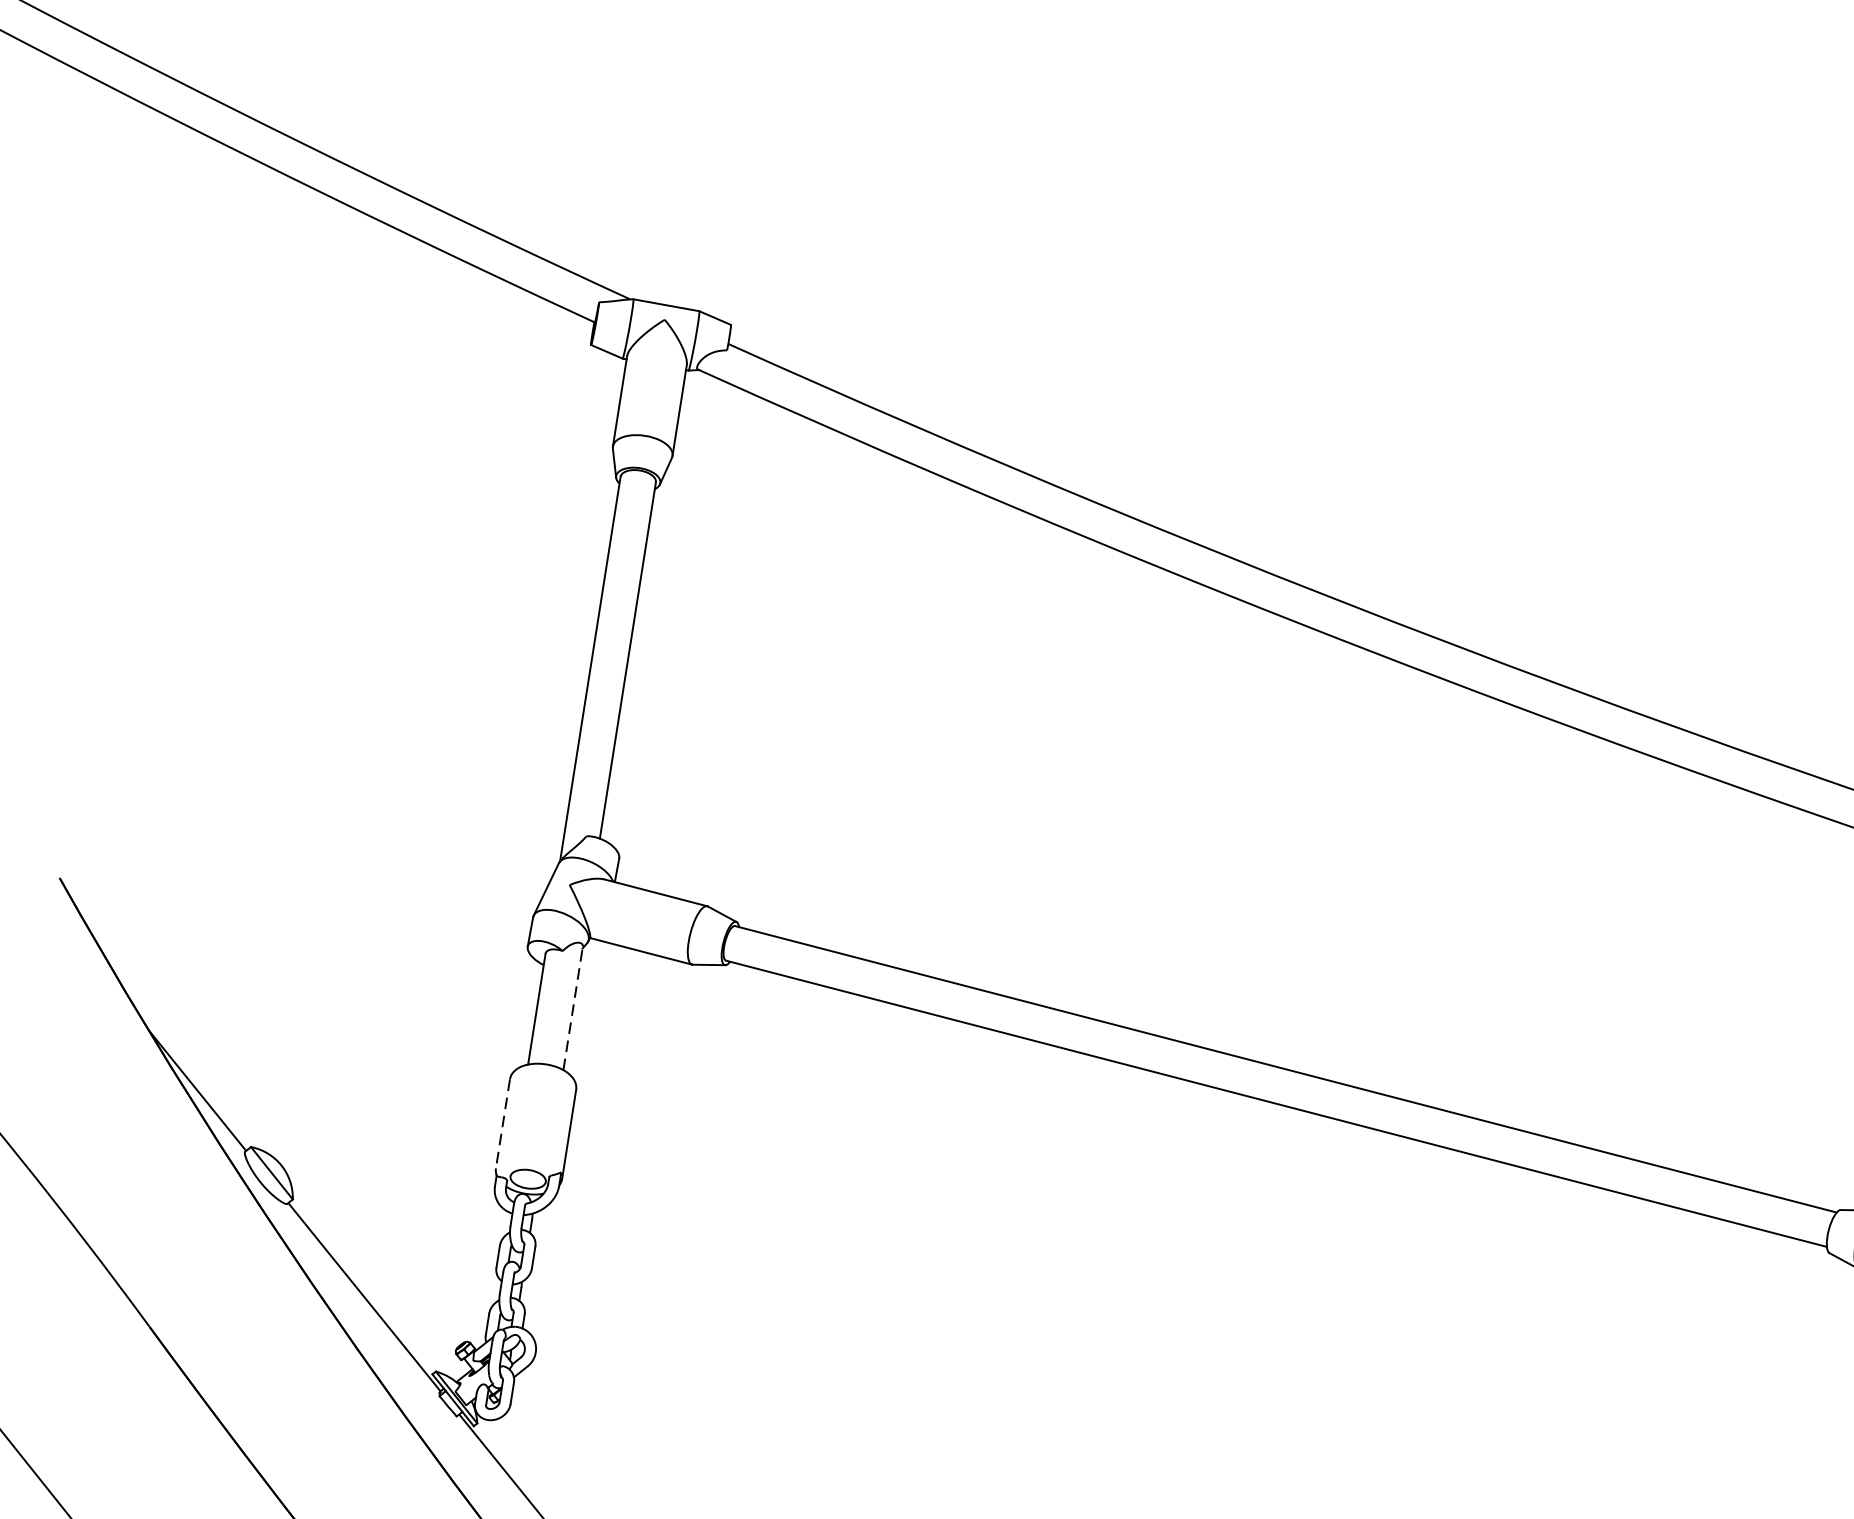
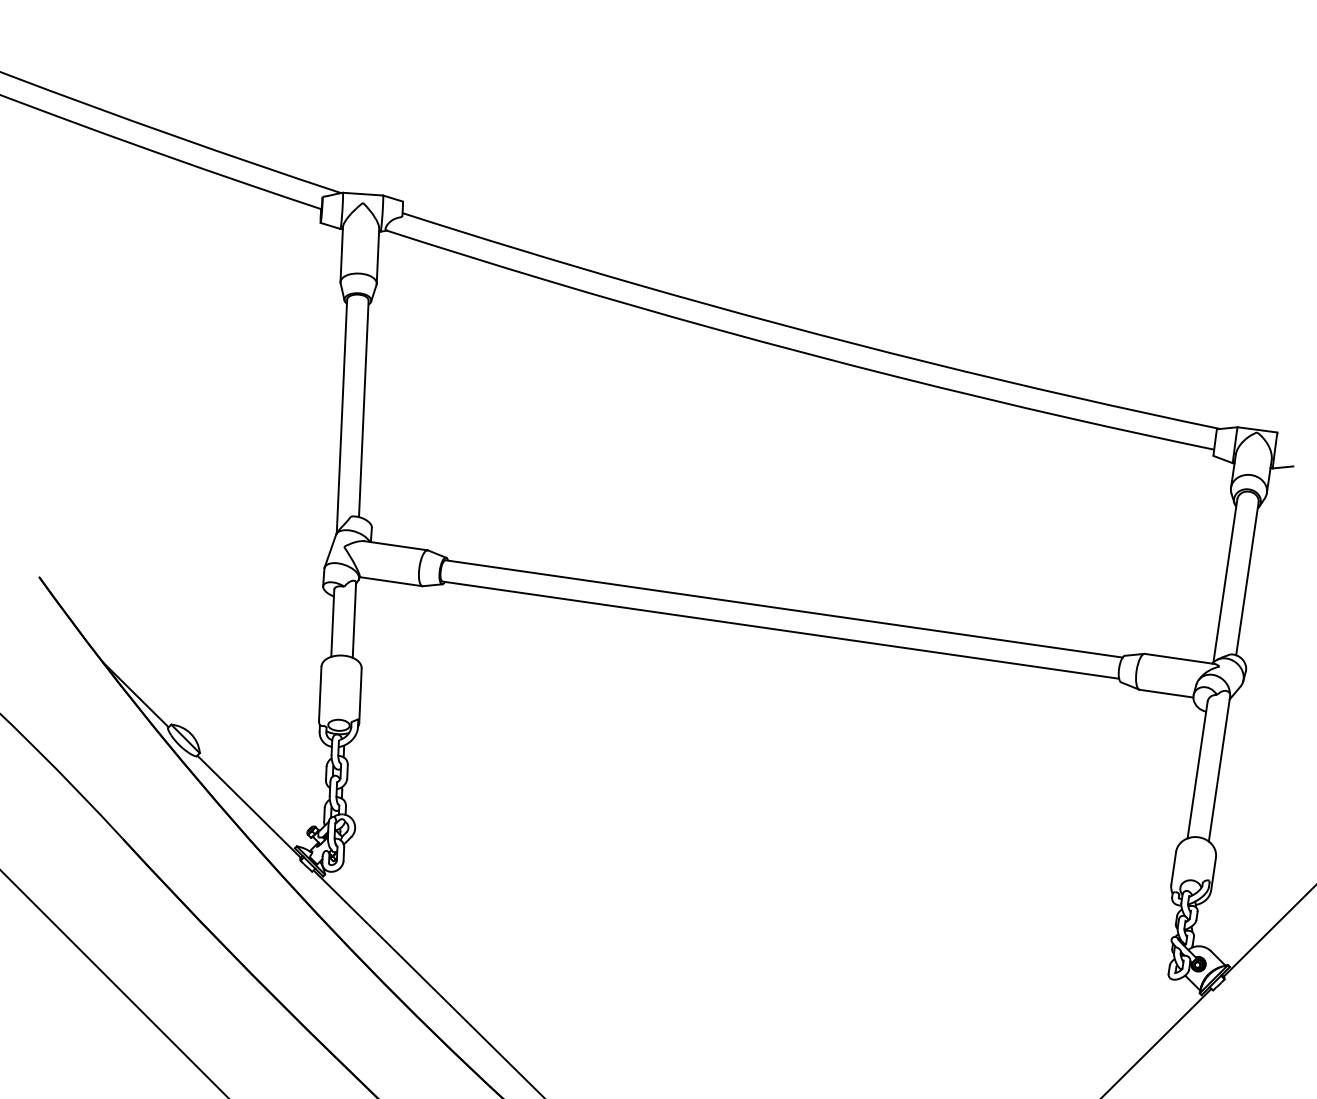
line: (573, 1008) -> (354, 620), dashed -> solid
line: (503, 1124) -> (320, 694), dashed -> solid

